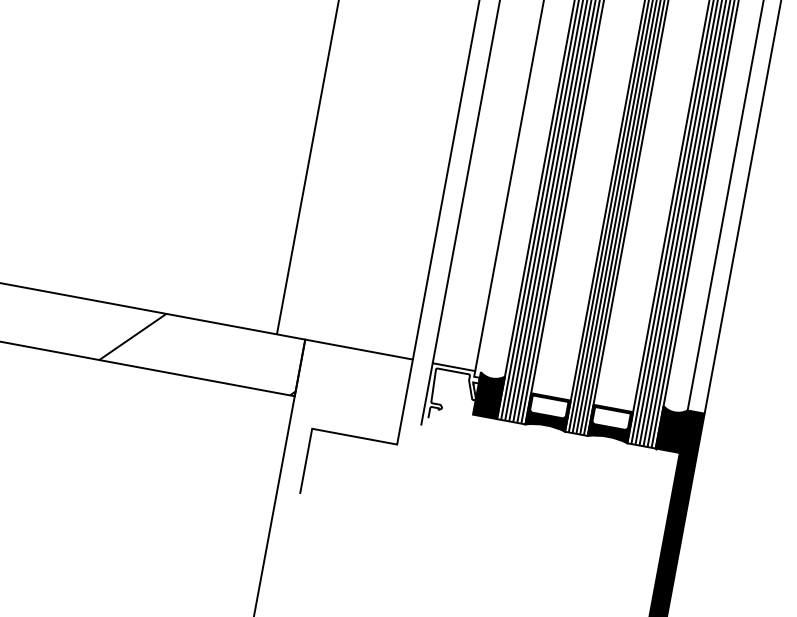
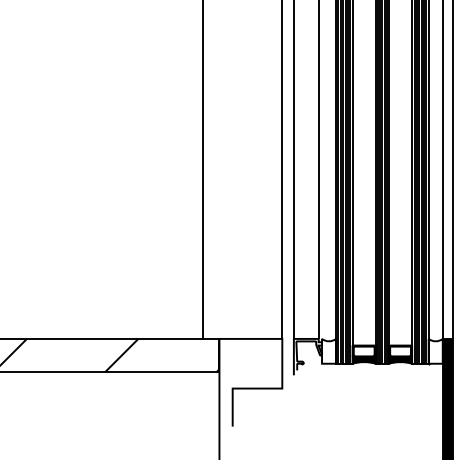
fill: (490, 394) -> (329, 350), removed
fill: (671, 427) -> (435, 350), removed

